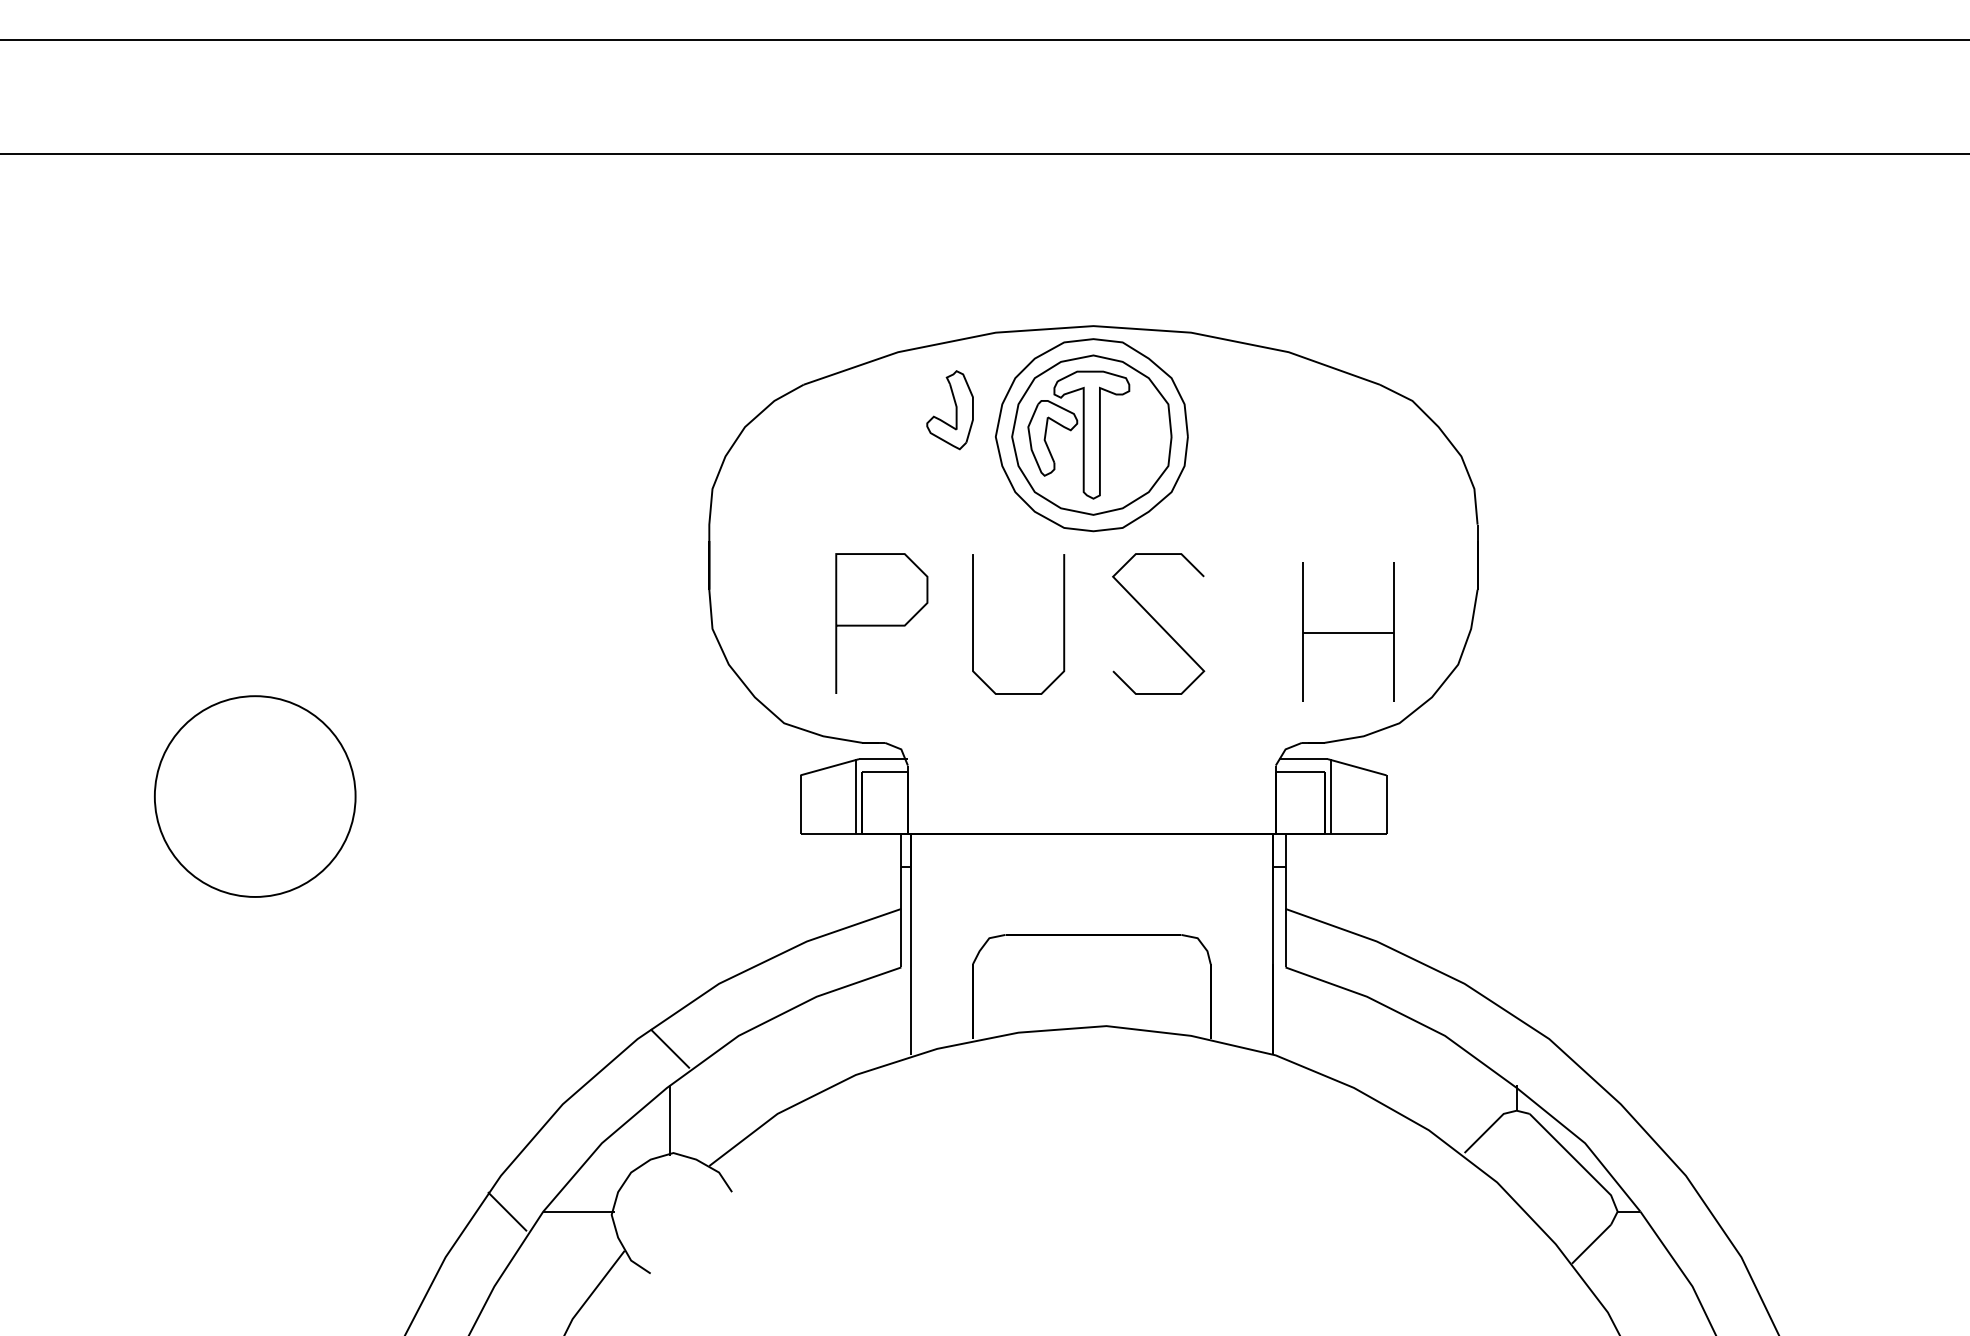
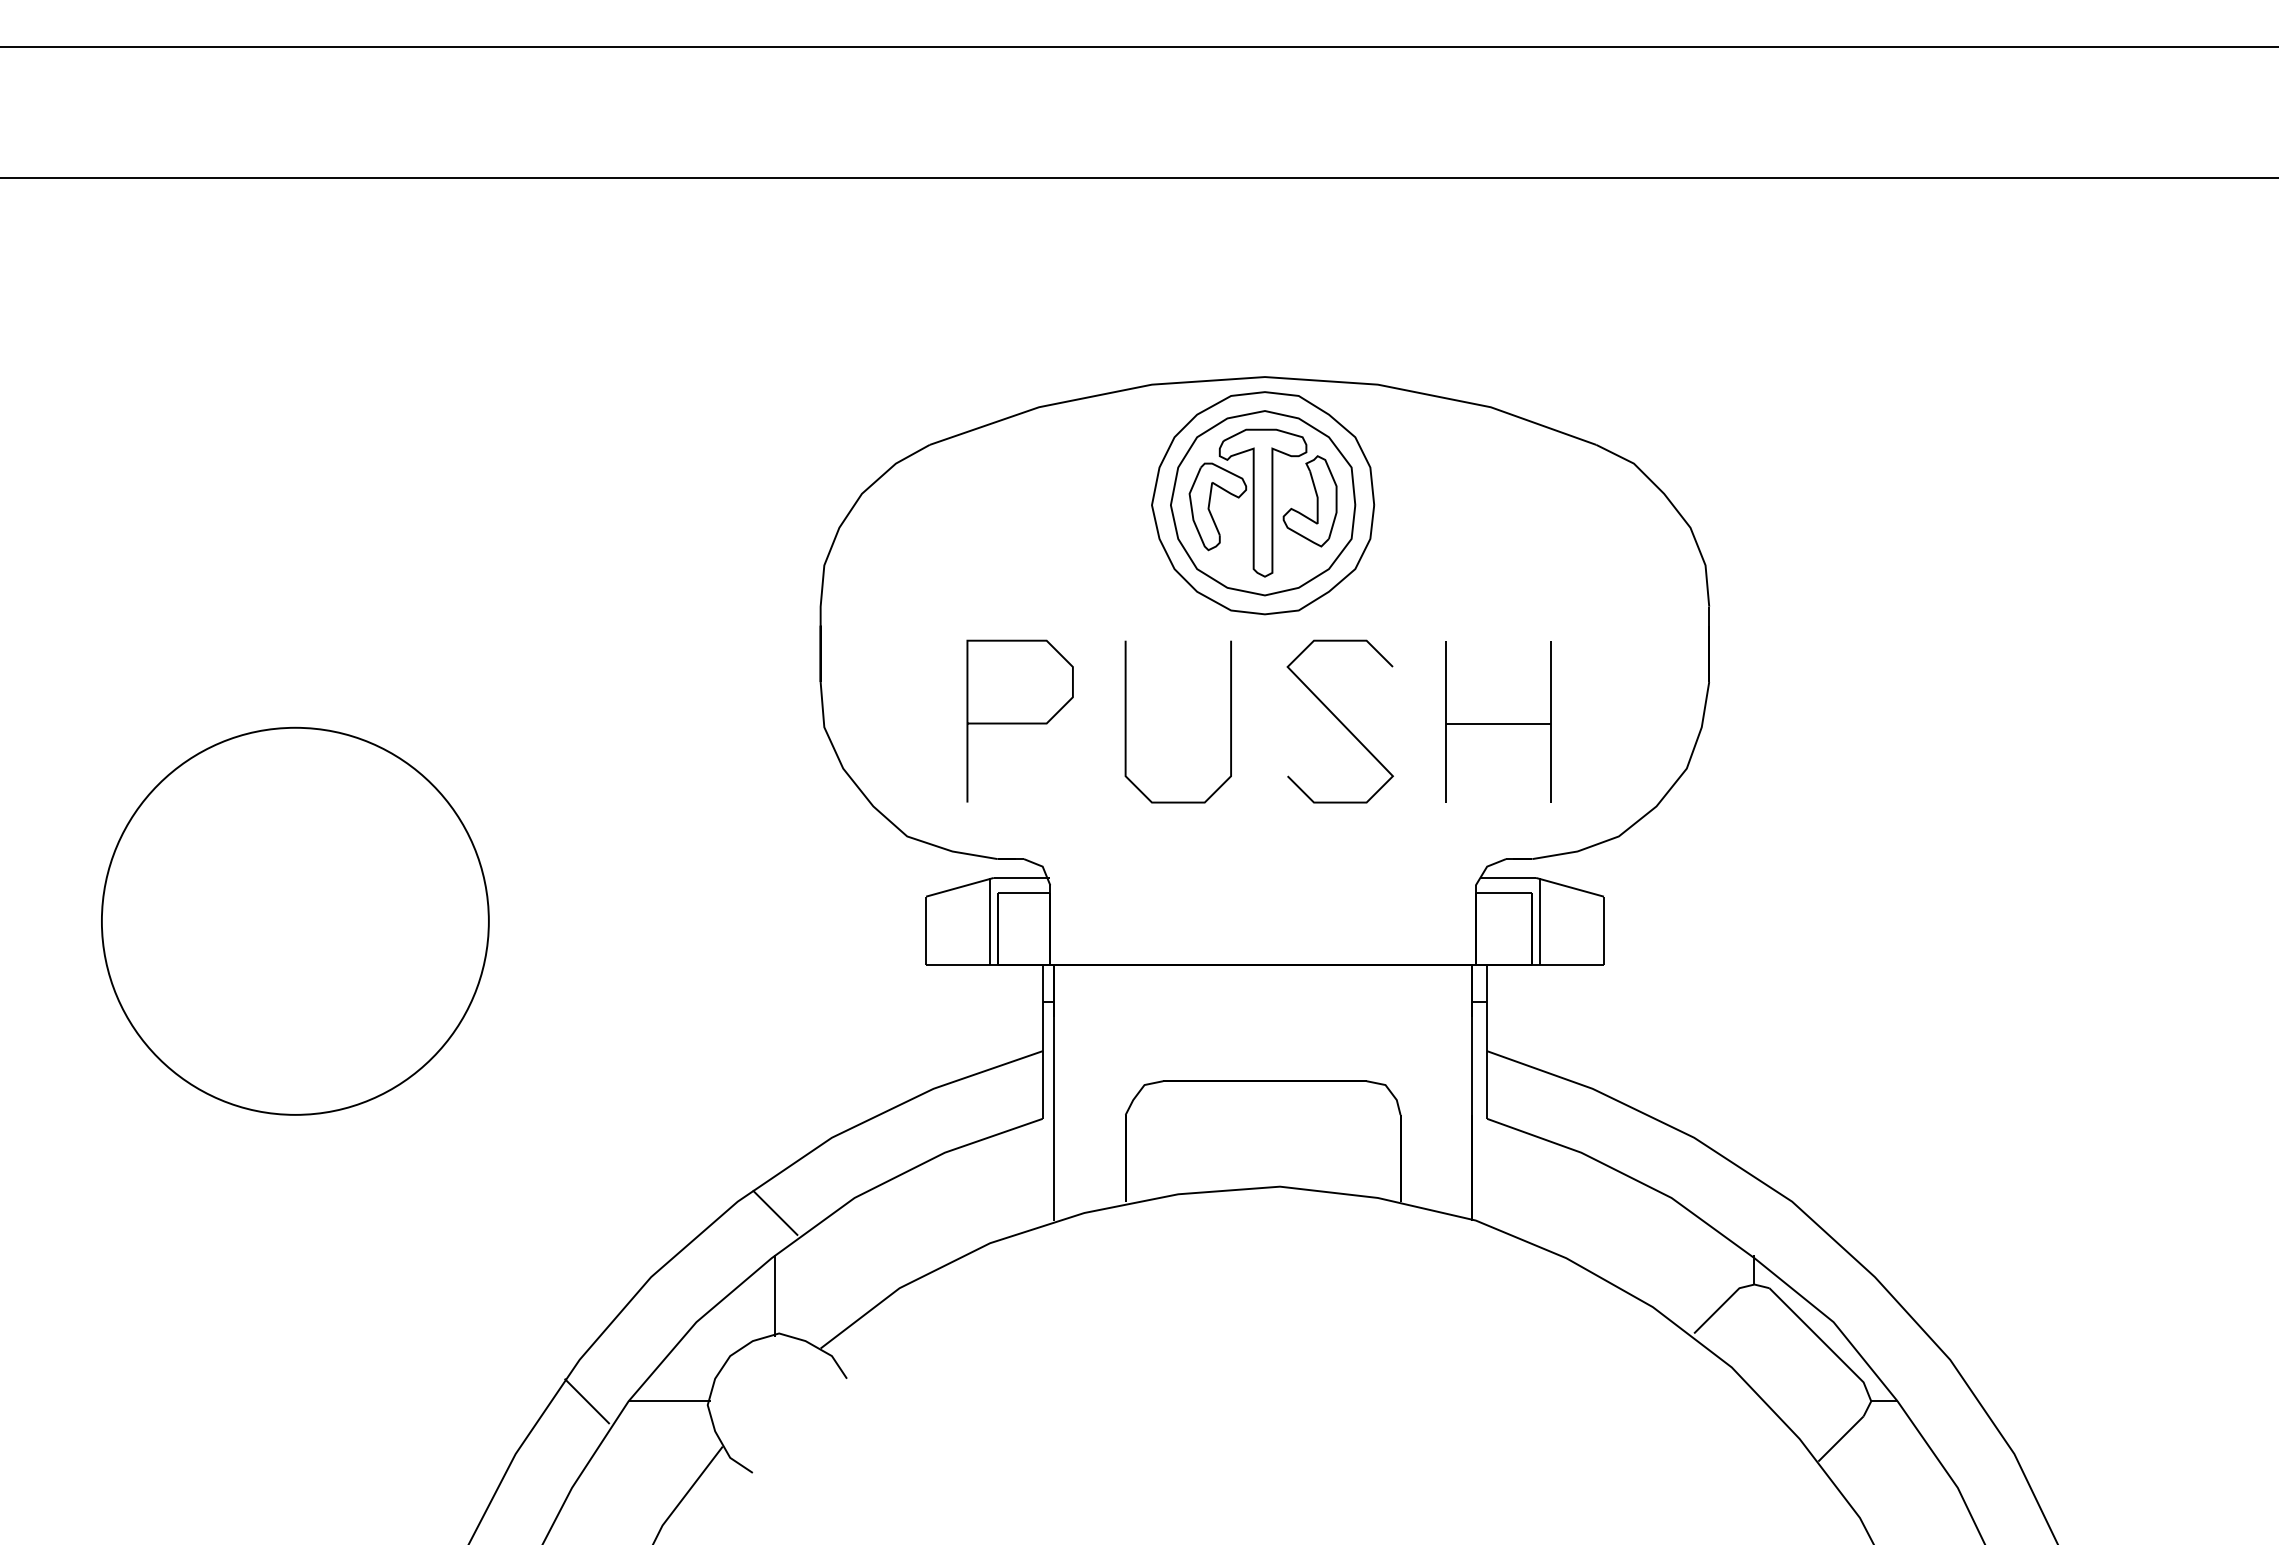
part: (955, 410) -> (1316, 501), moved
part: (1348, 631) -> (1498, 721), moved
part: (255, 795) -> (295, 920), size x1.67

